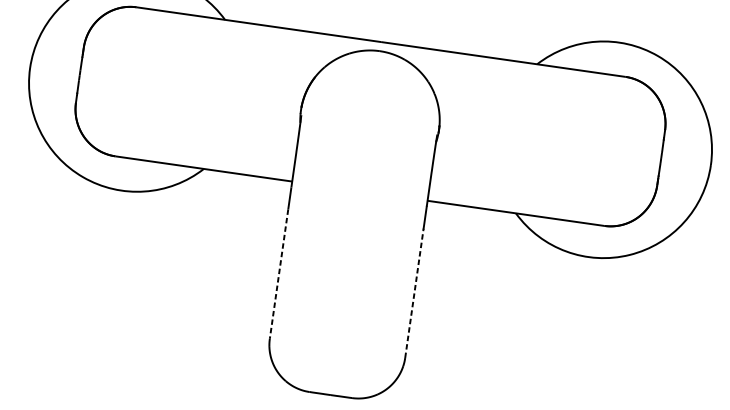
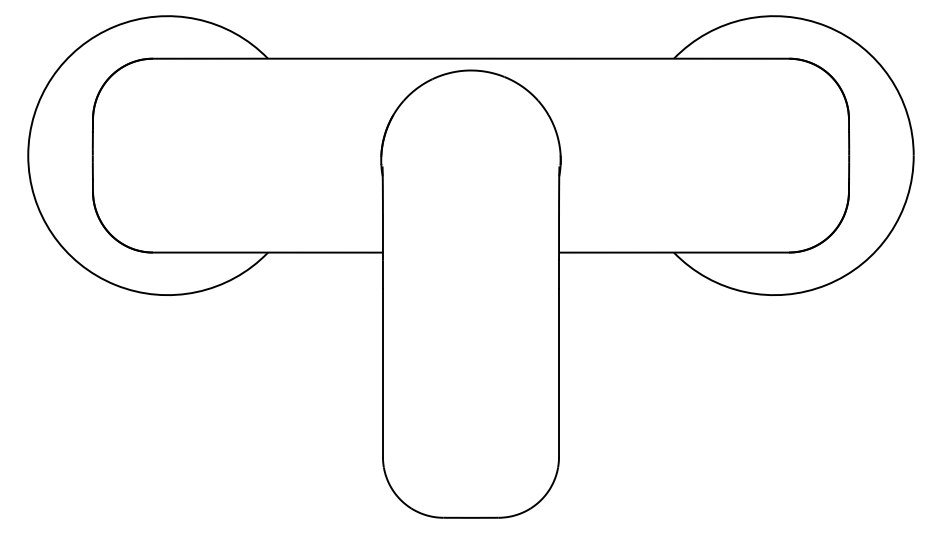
line: (278, 274) -> (382, 373), dashed -> solid
line: (414, 293) -> (559, 372), dashed -> solid

